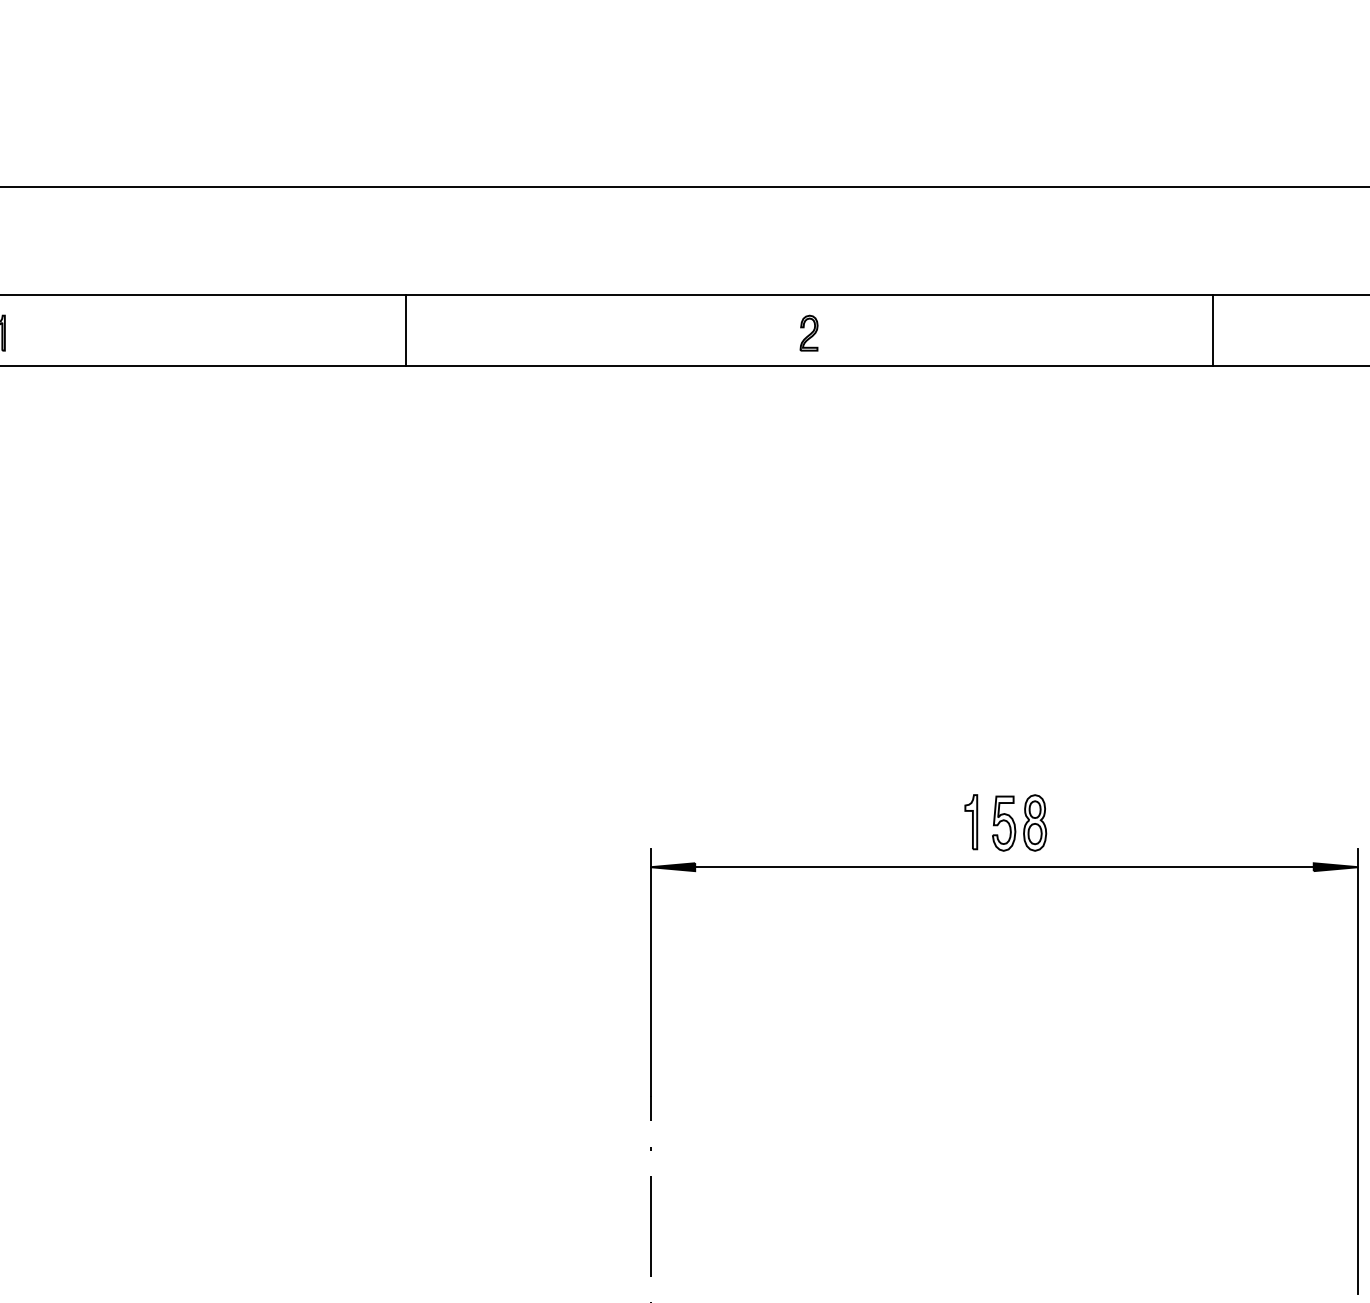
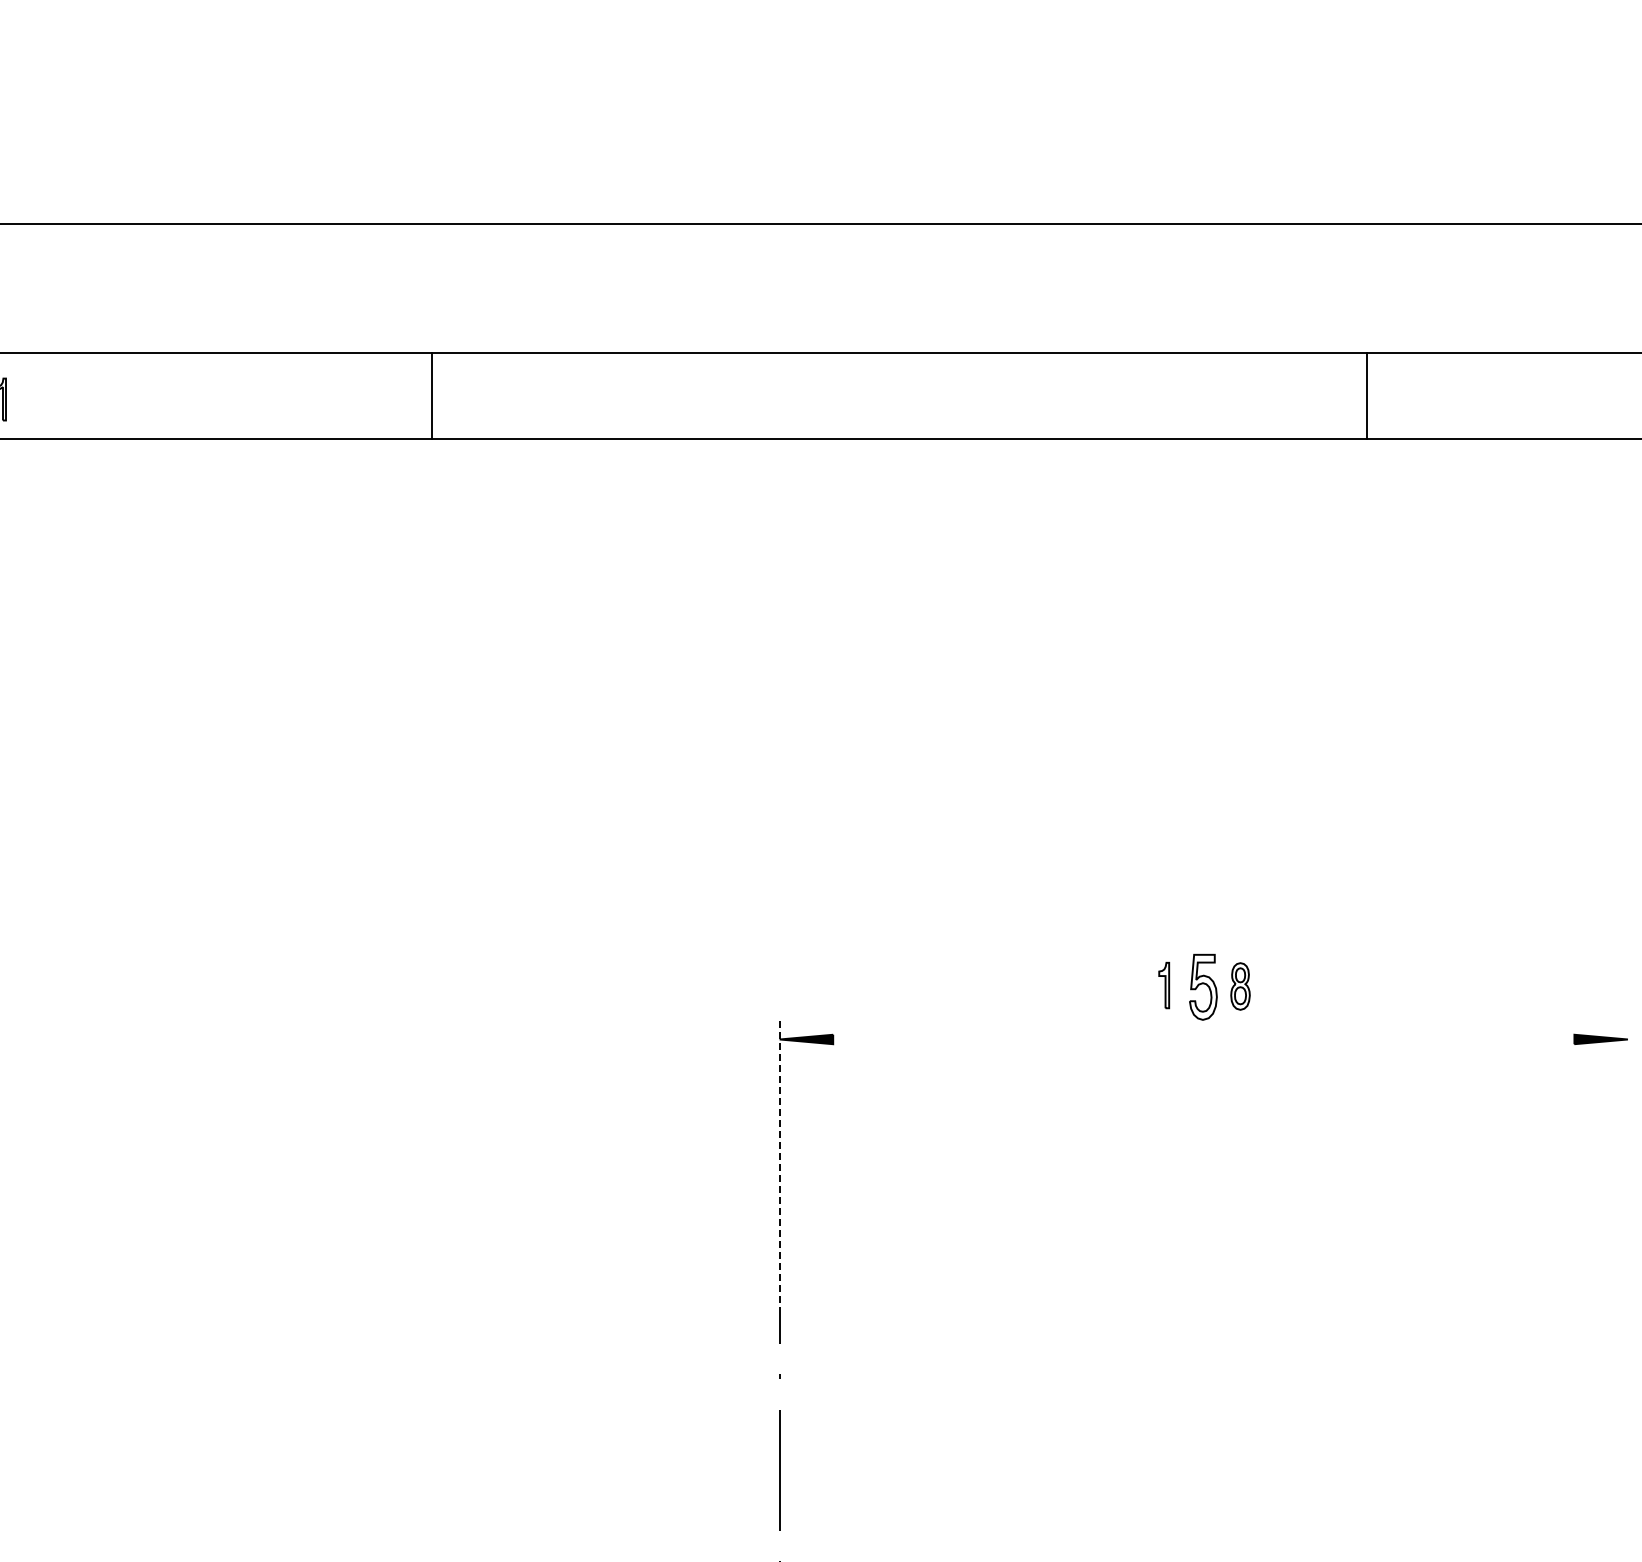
line: (405, 330) -> (432, 396), moved
line: (1212, 330) -> (1367, 396), moved
part: (808, 333) -> (969, 399), removed
part: (971, 822) -> (1164, 985), size x0.7
part: (1035, 822) -> (1240, 986), size x0.7
line: (1004, 867) -> (1203, 1039), removed
line: (650, 972) -> (779, 1165), solid -> dashed
line: (1358, 1071) -> (1627, 1284), removed

